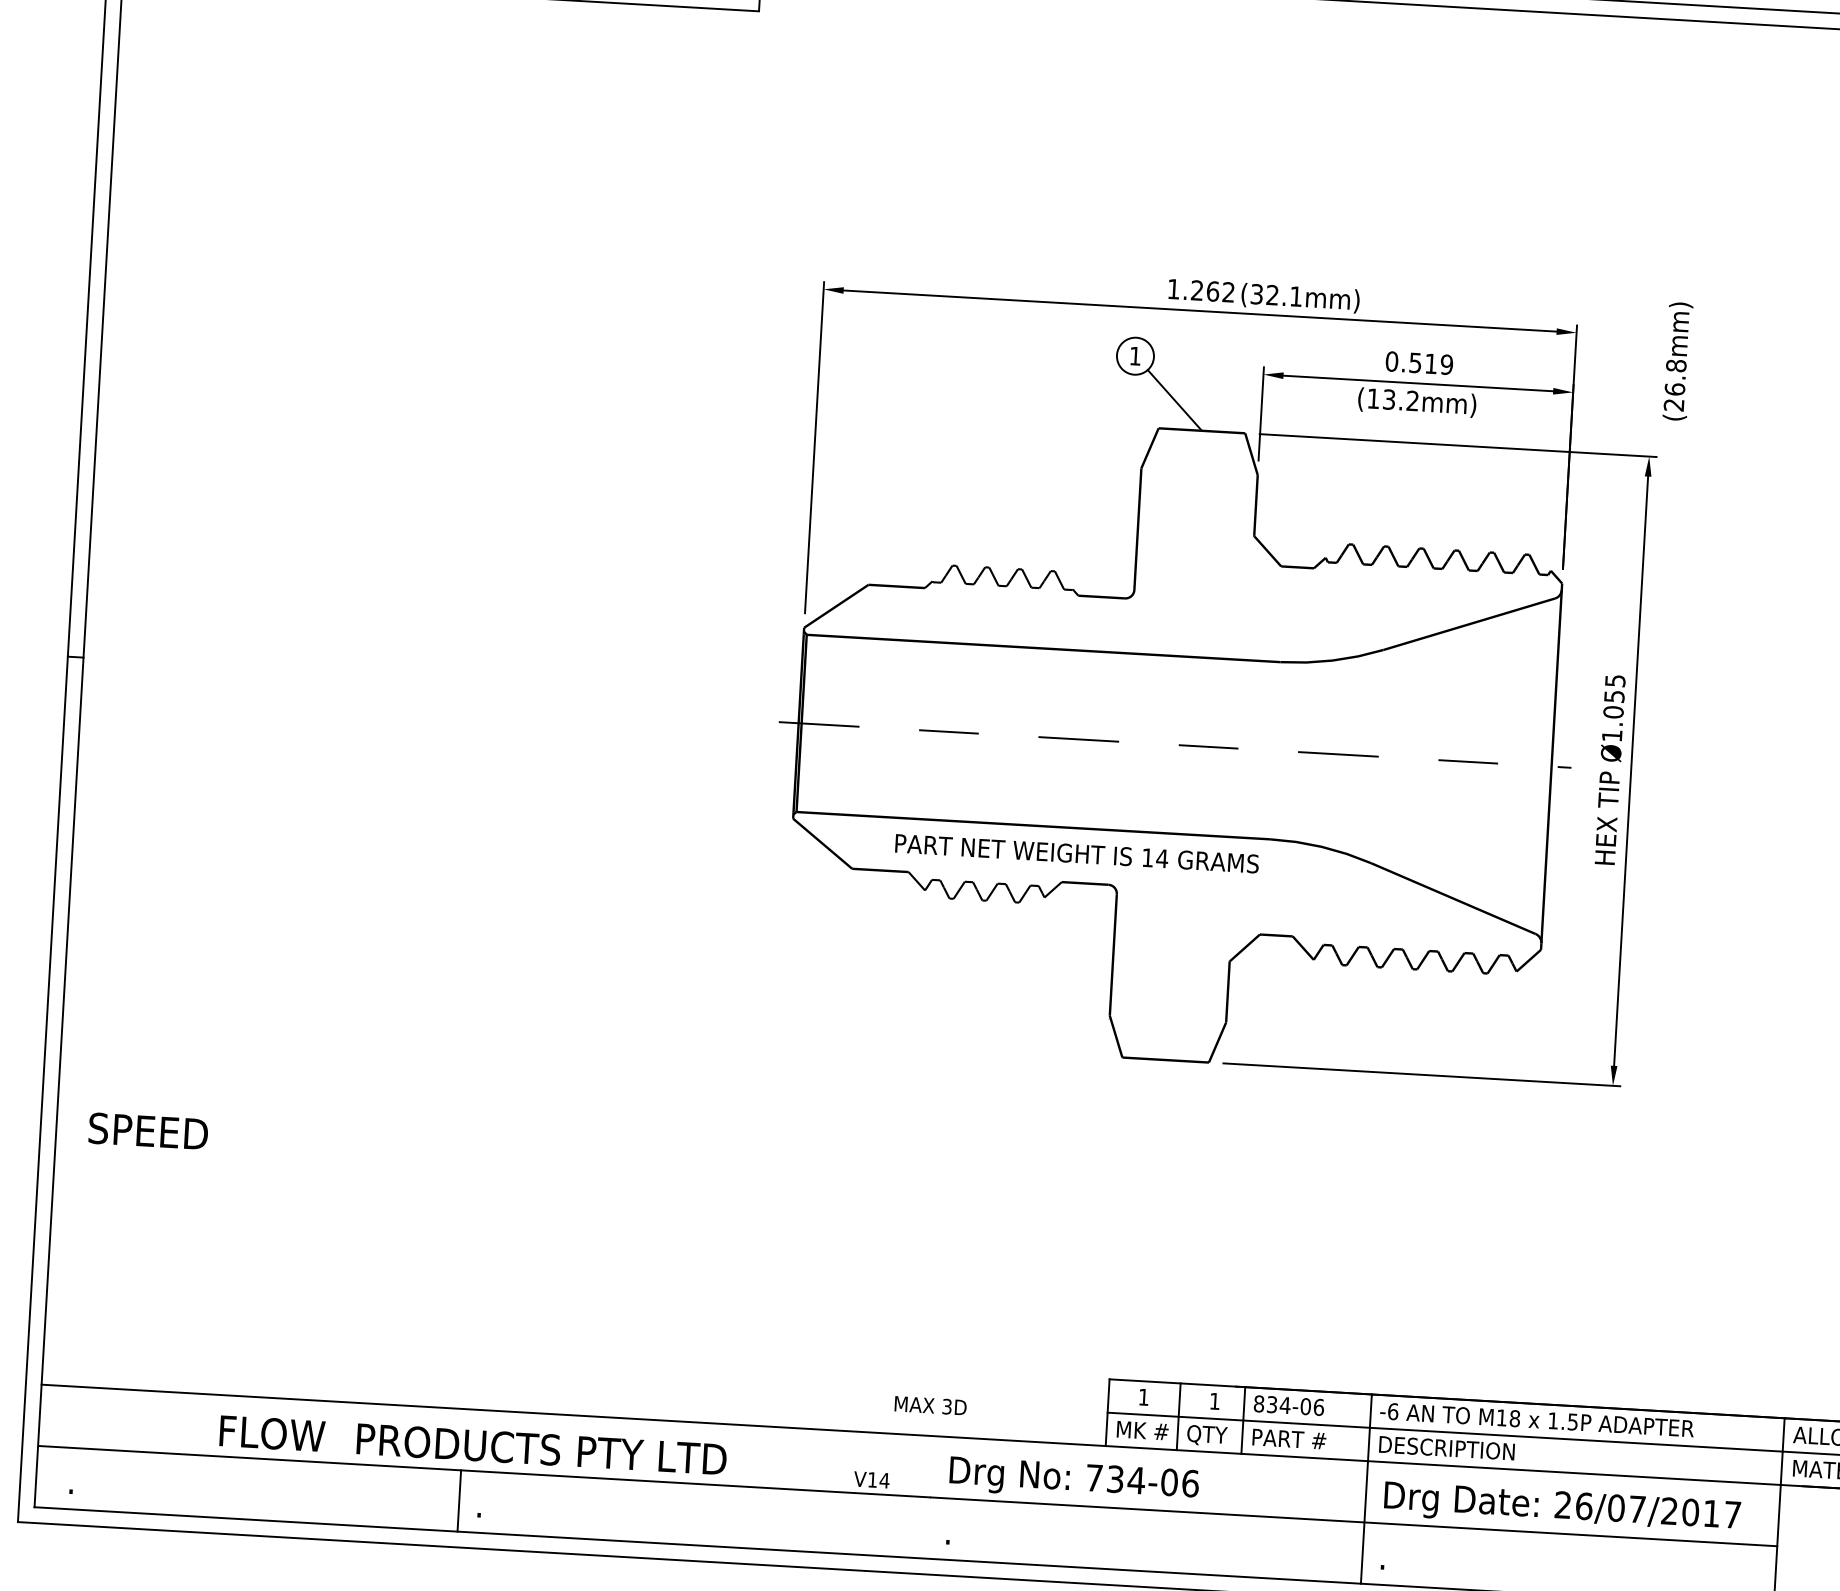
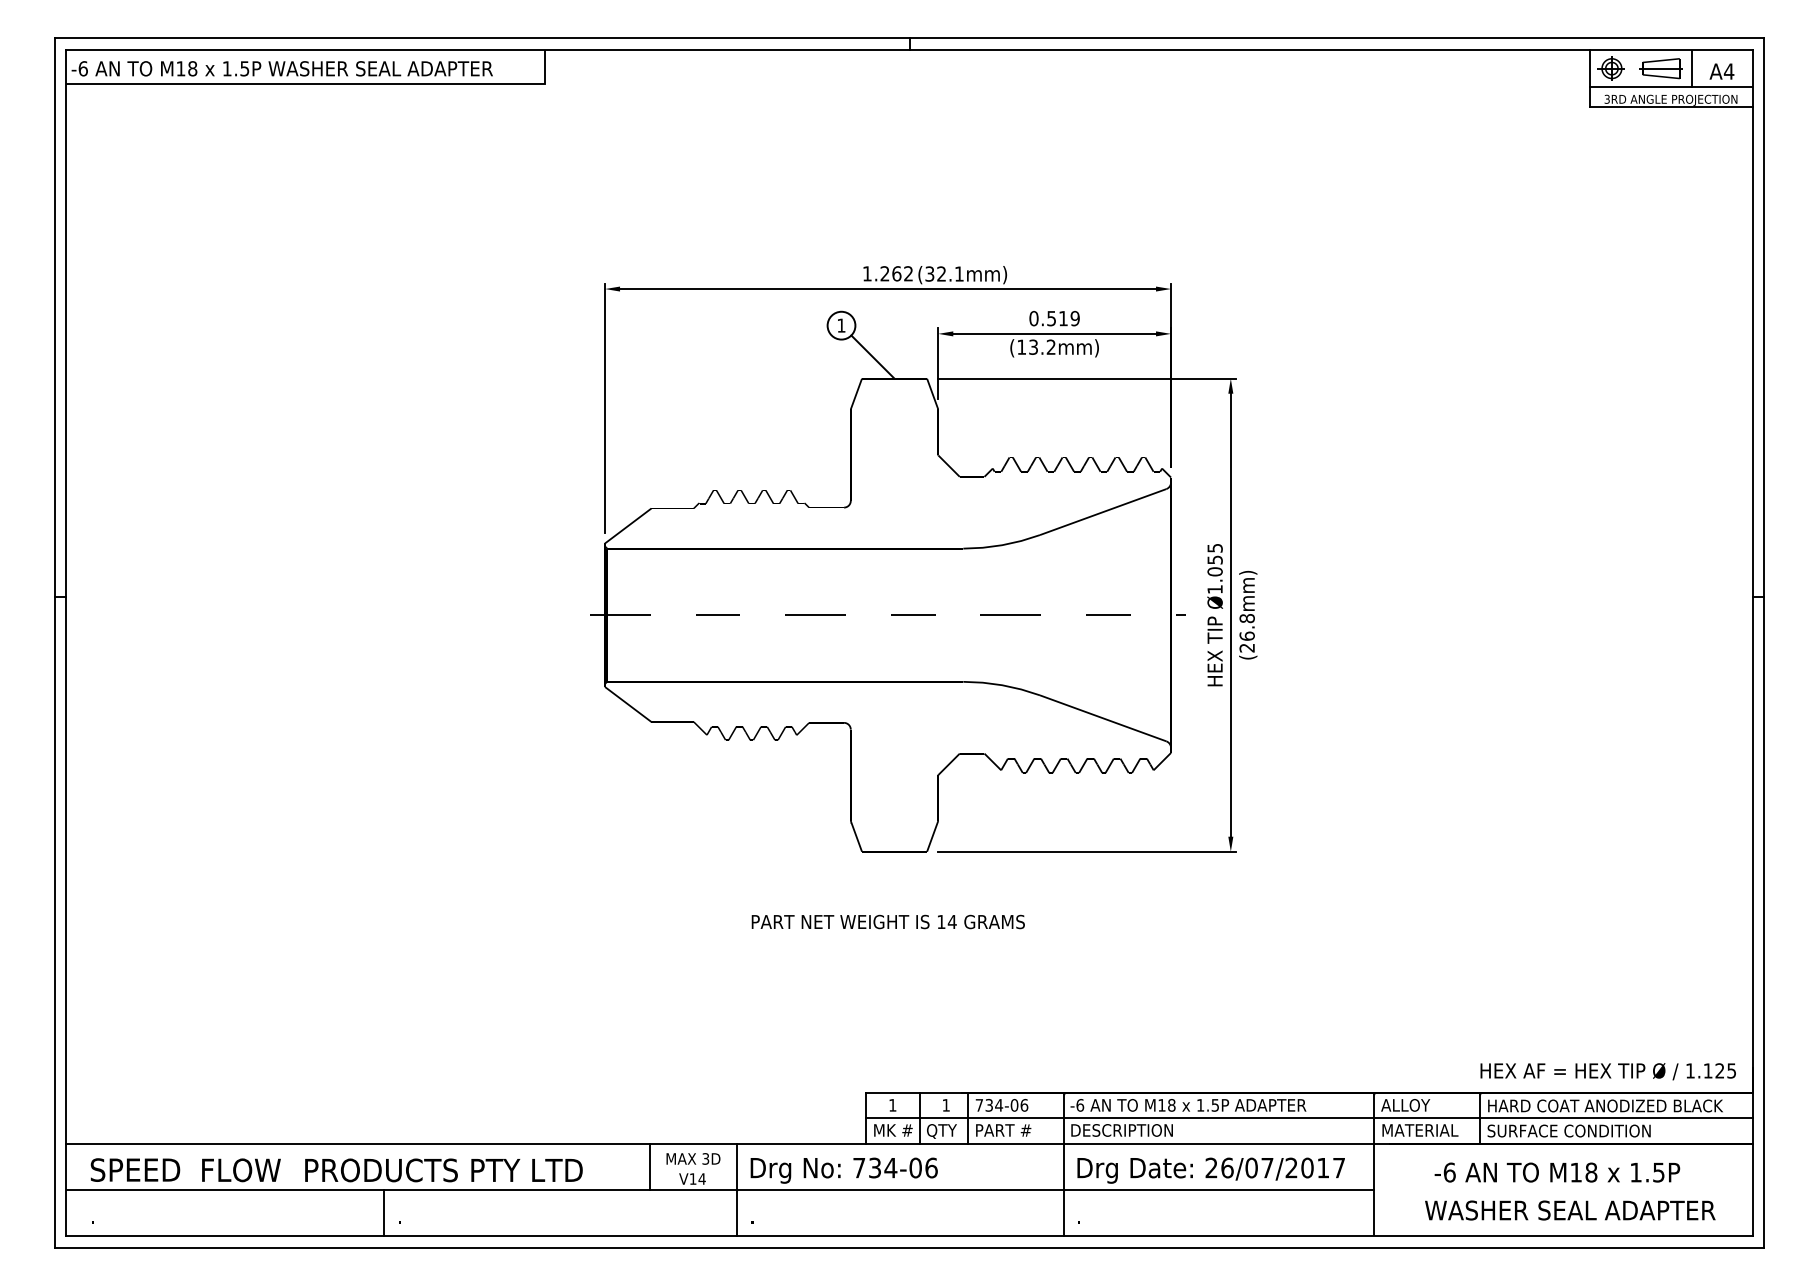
text: (1678, 360) -> (1248, 614), moved
text: (1076, 853) -> (887, 921), moved
text: (148, 1130) -> (135, 1169), moved
text: (1259, 1404) -> (979, 1105), 834-06 -> 734-06
text: (930, 1405) -> (693, 1158), moved
line: (816, 1460) -> (650, 1166), added
line: (929, 1497) -> (736, 1189), added

